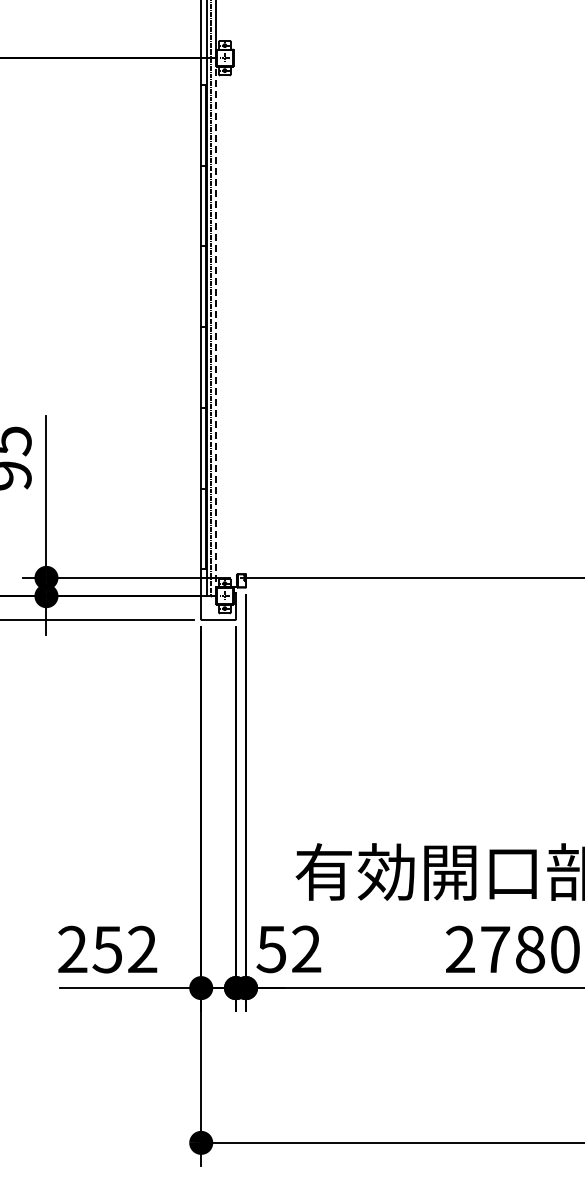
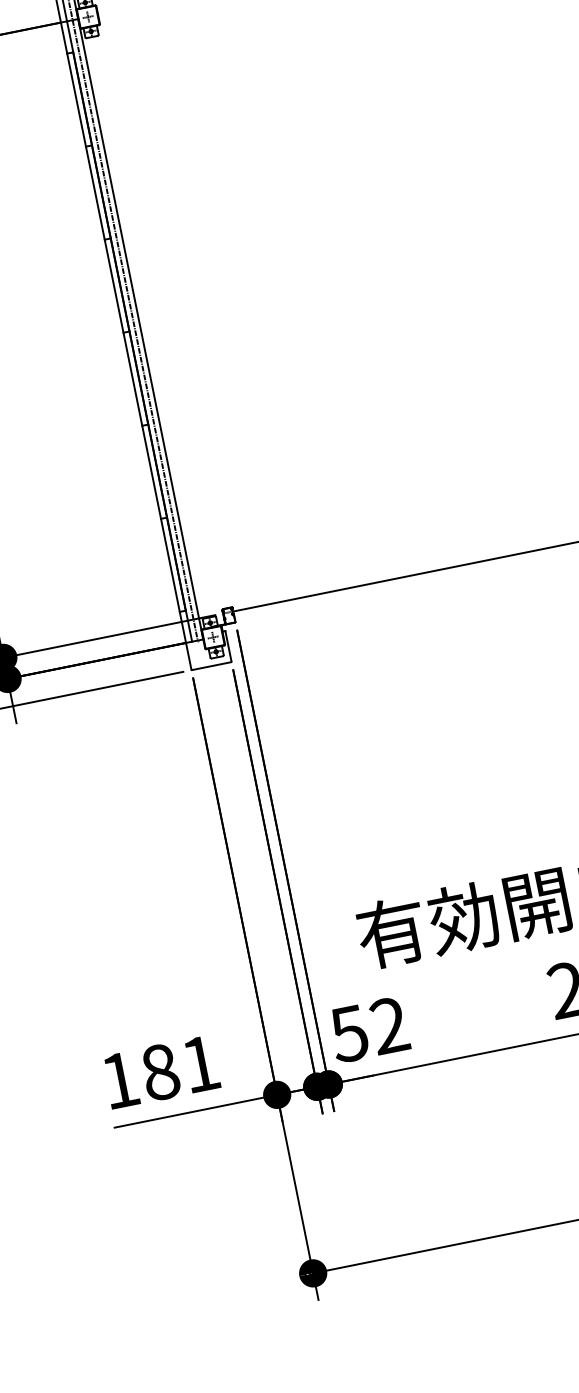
line: (216, 327) -> (141, 329), dashed -> solid
text: (107, 949) -> (160, 1072), 252 -> 181

